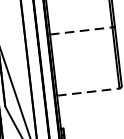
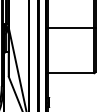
line: (82, 31) -> (71, 28), dashed -> solid
line: (89, 92) -> (71, 73), dashed -> solid

